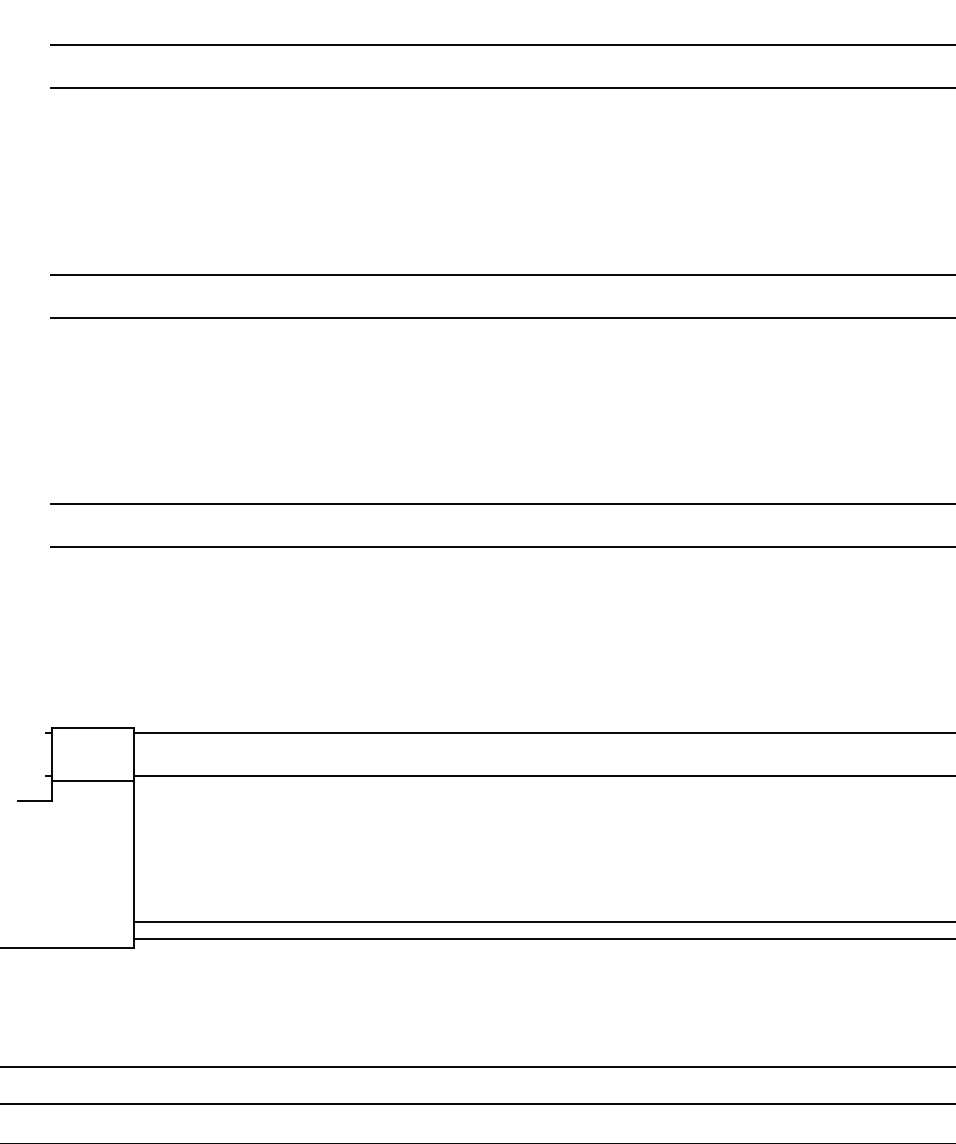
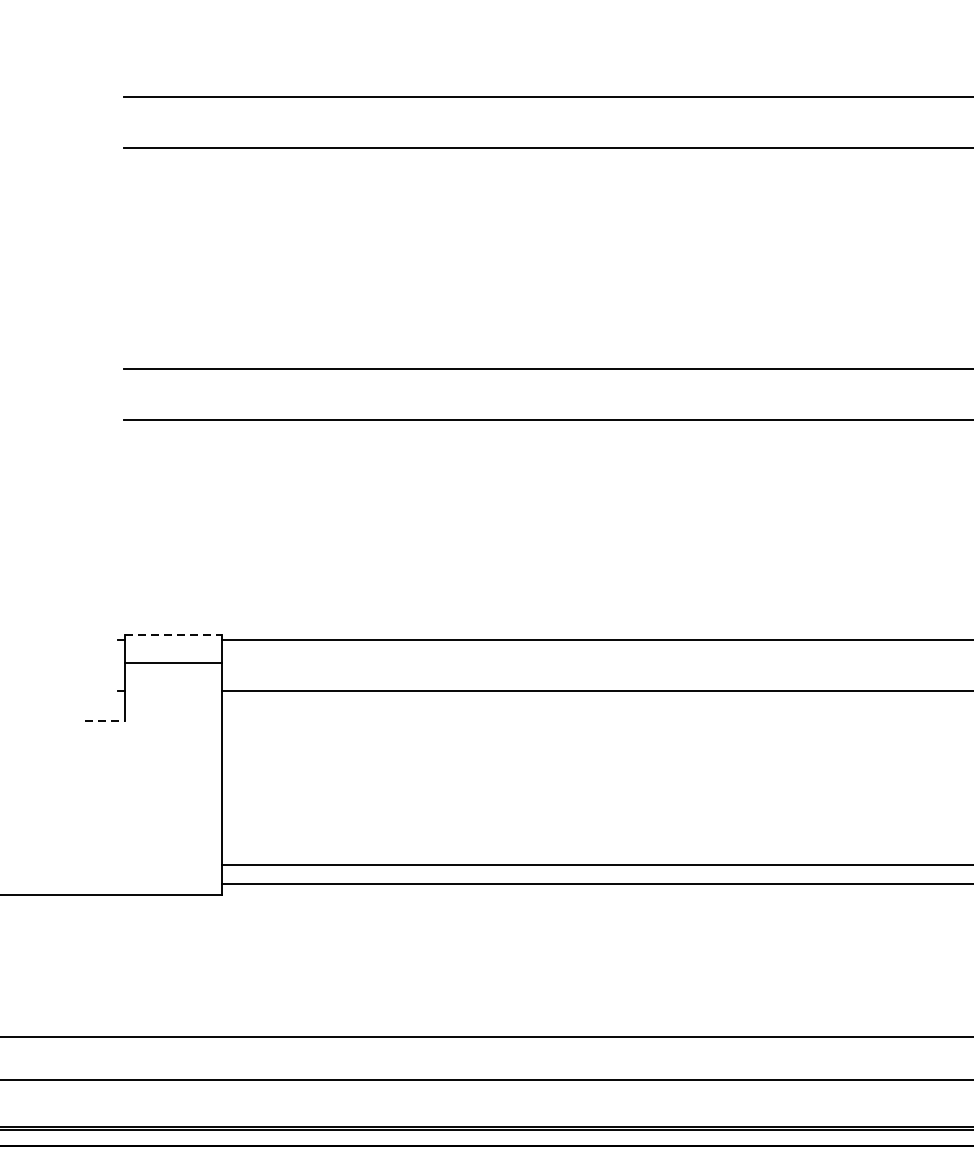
line: (93, 728) -> (173, 634), solid -> dashed
line: (93, 780) -> (173, 662), moved
line: (35, 800) -> (105, 720), solid -> dashed

